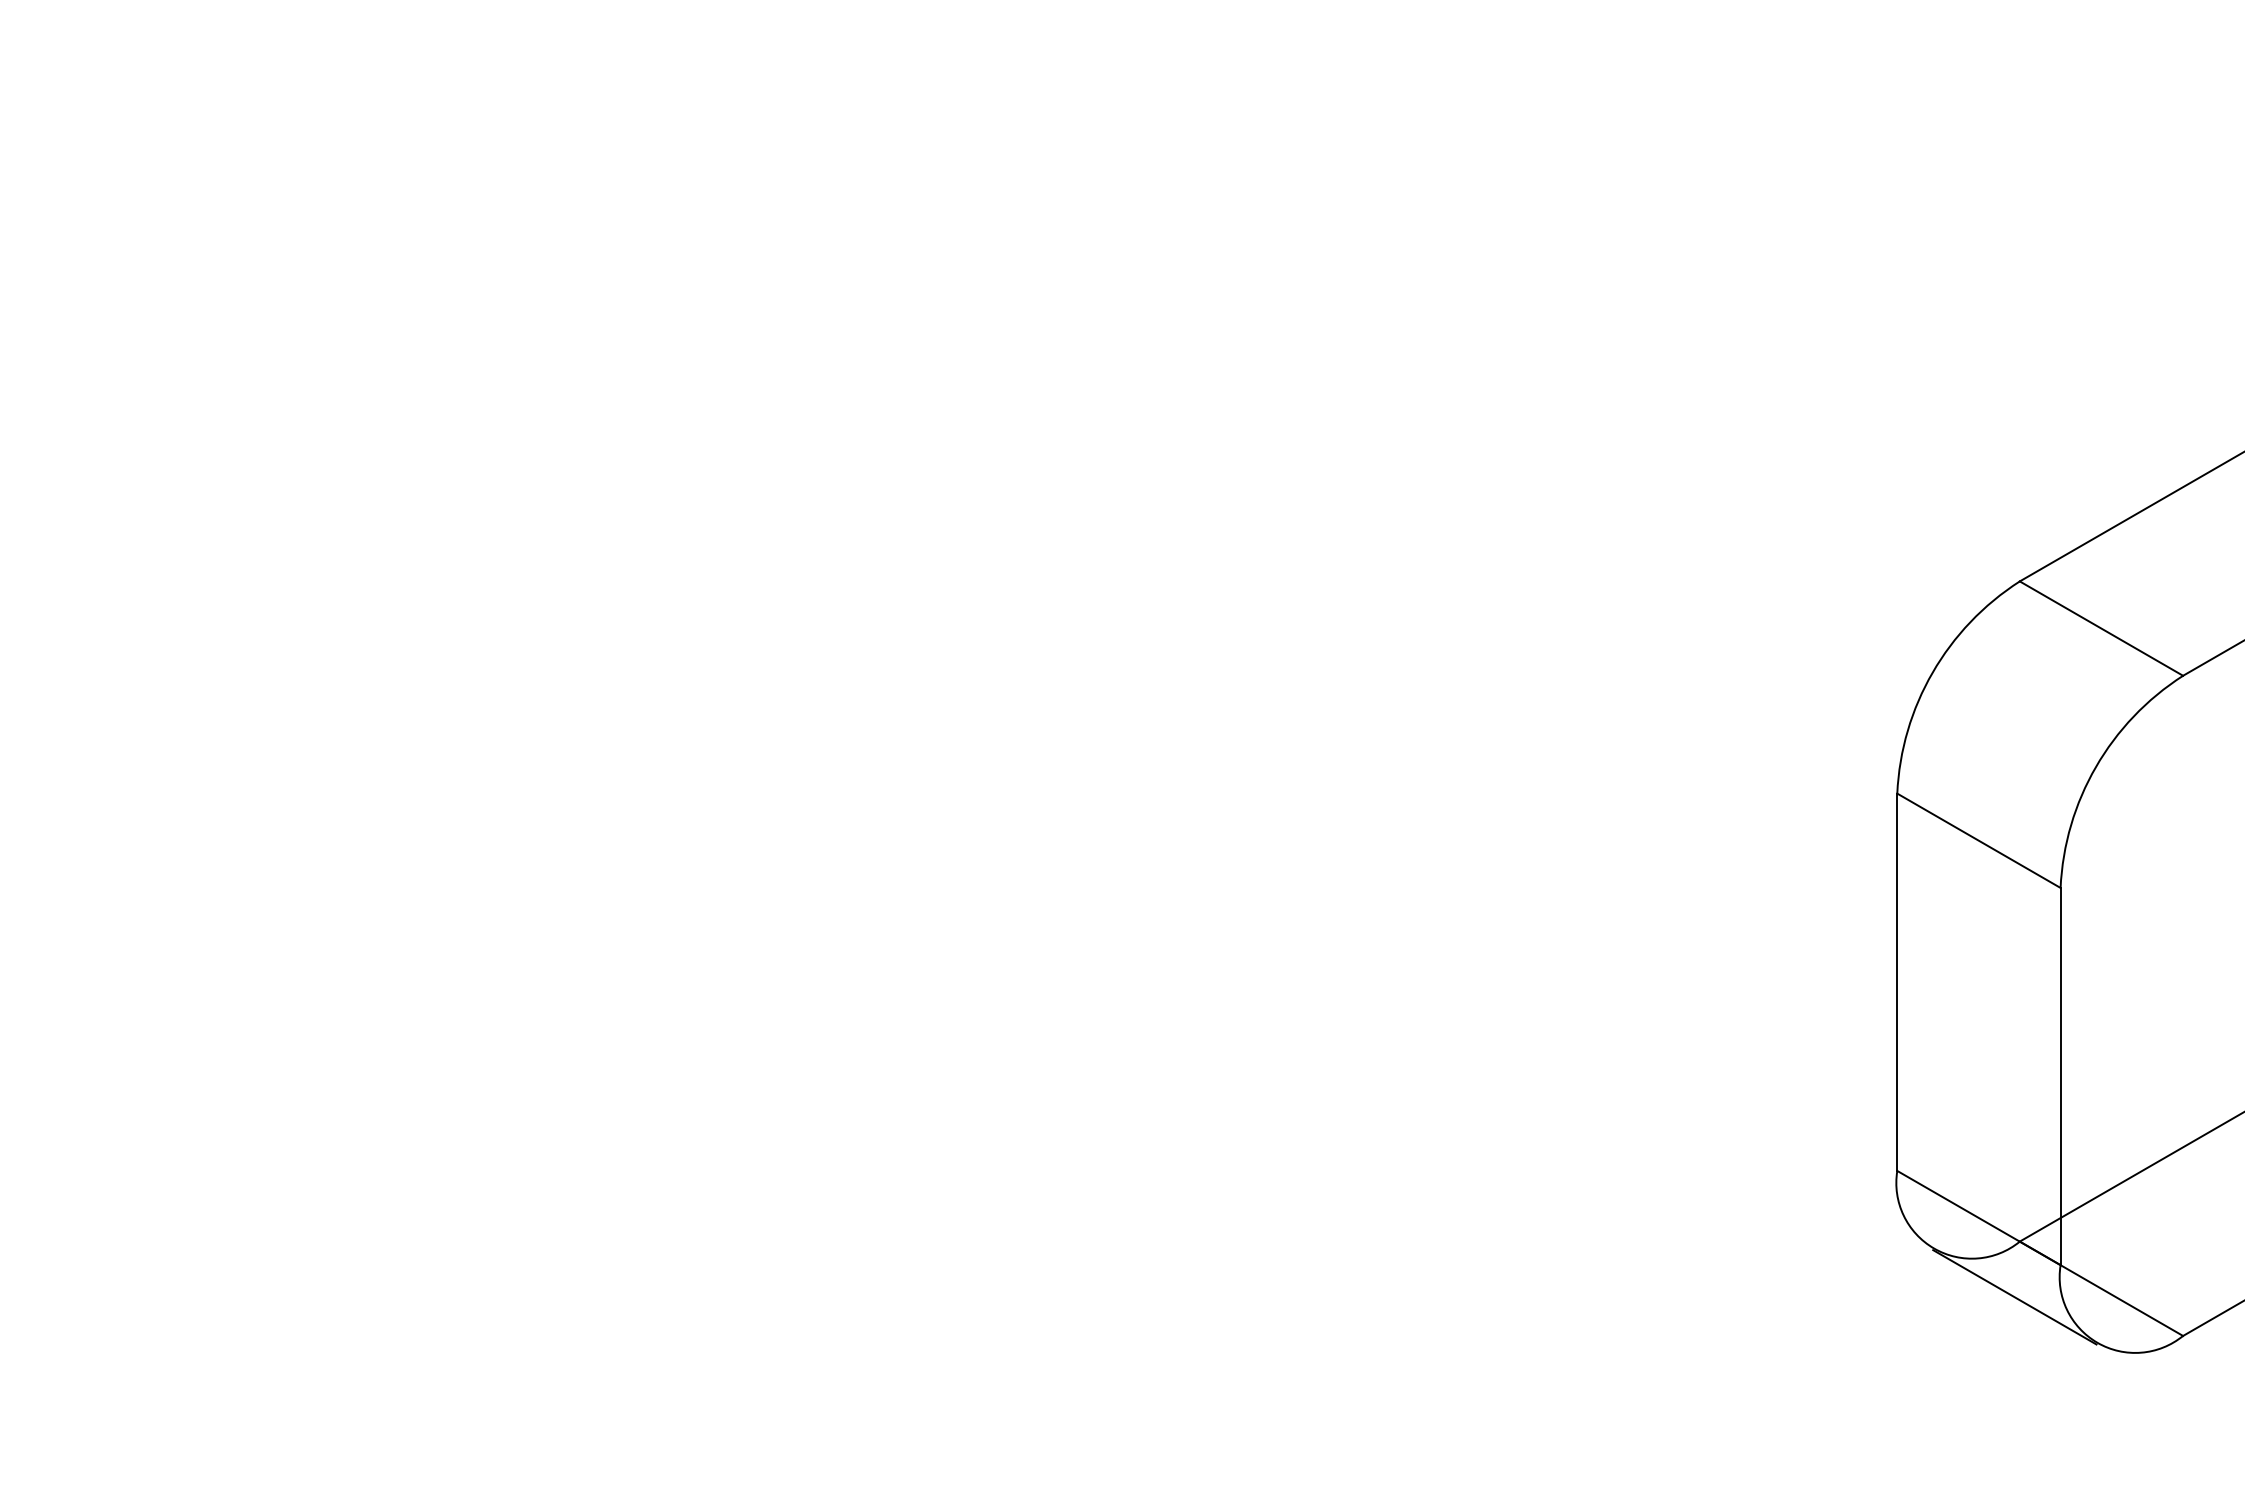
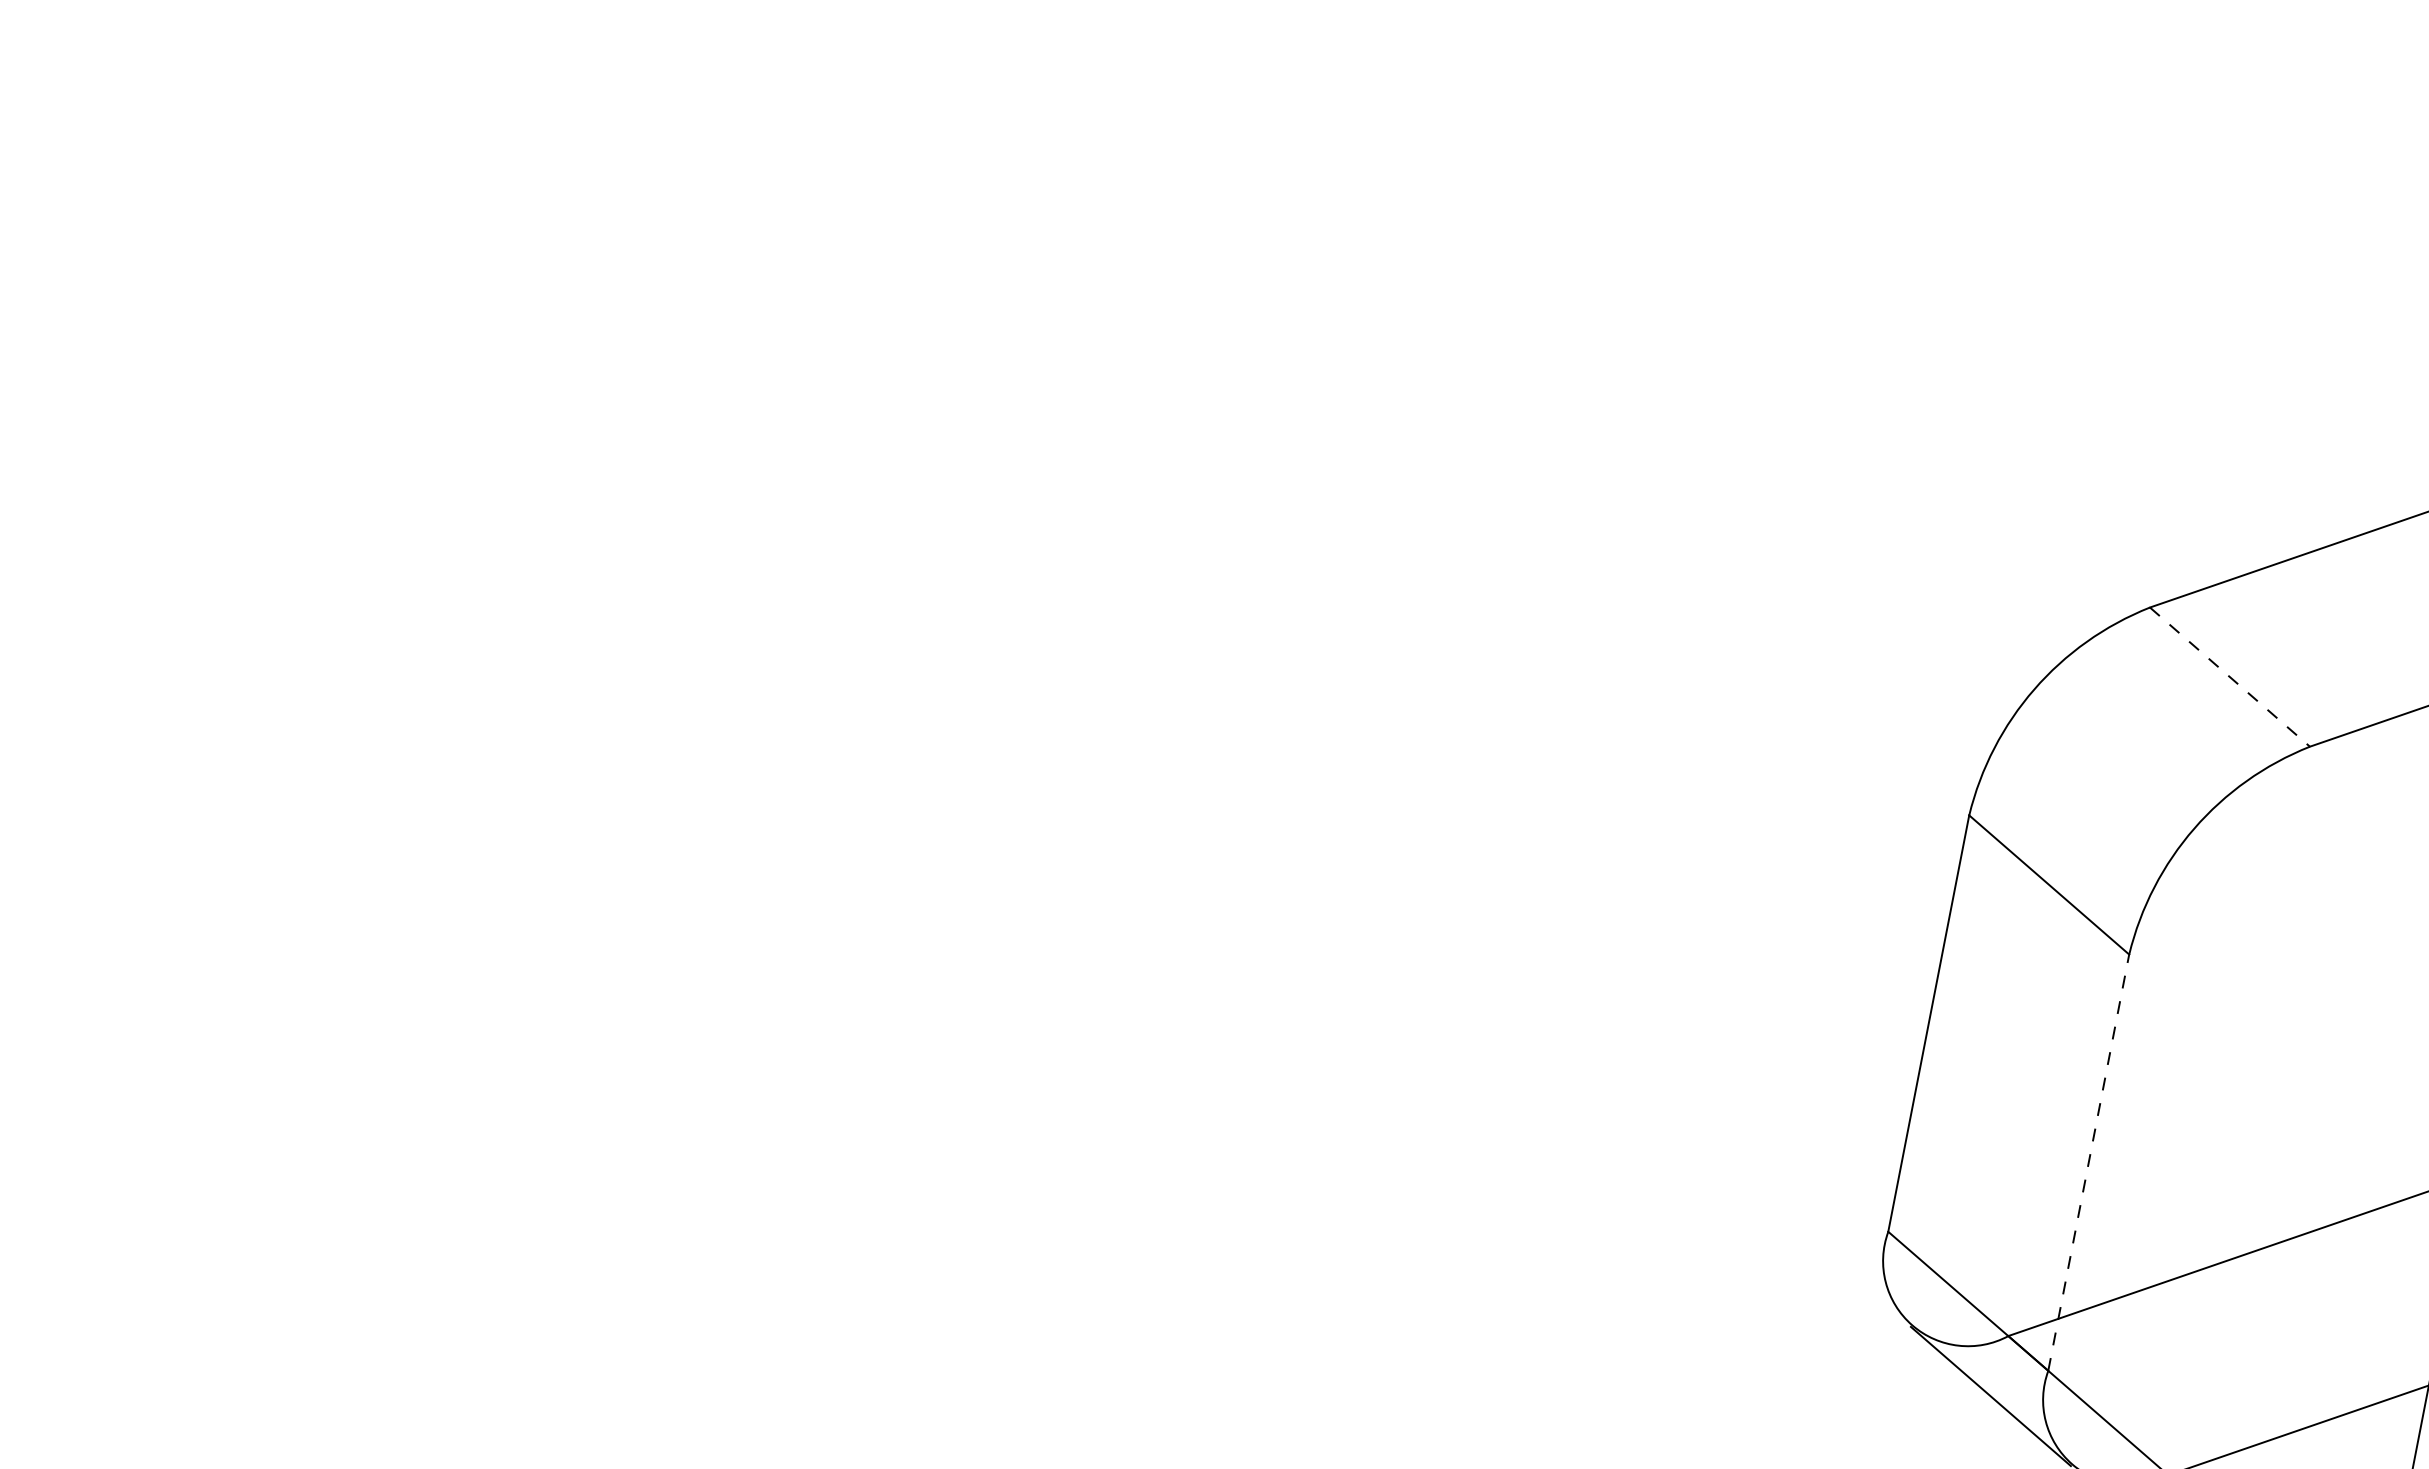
line: (2101, 628) -> (2230, 677), solid -> dashed
line: (2060, 1076) -> (2088, 1162), solid -> dashed

